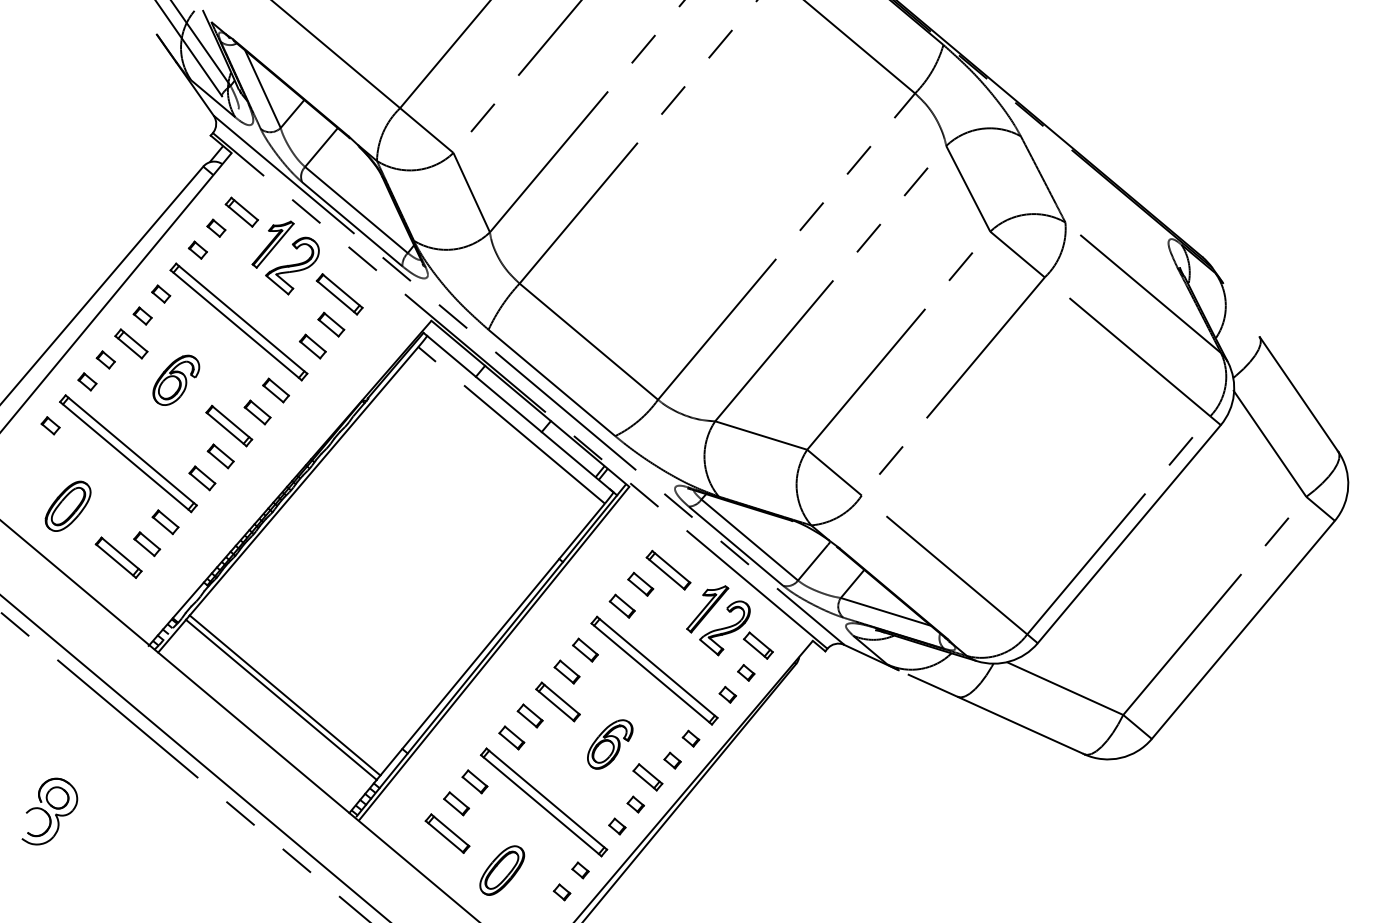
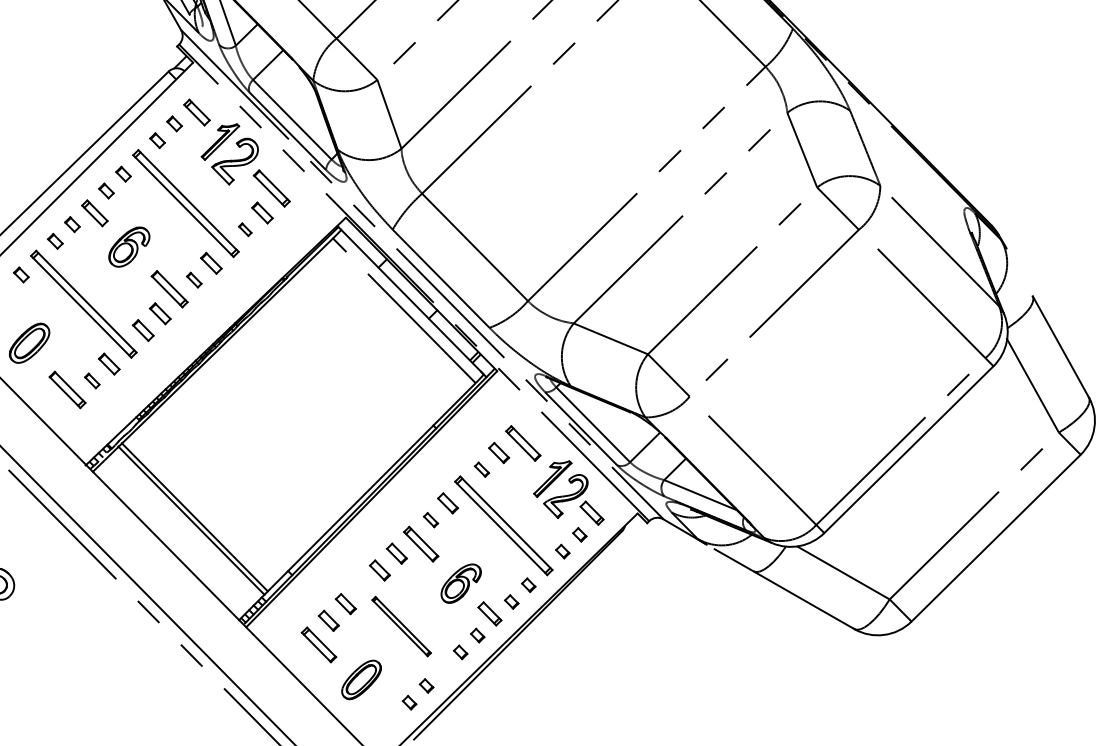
part: (312, 346) -> (245, 229), size x0.6
part: (257, 412) -> (194, 280), size x0.7
part: (147, 544) -> (92, 381), size x0.7
part: (621, 605) -> (481, 469), size x0.7
part: (566, 671) -> (430, 519), size x0.7
part: (543, 802) -> (401, 626), size x0.6

